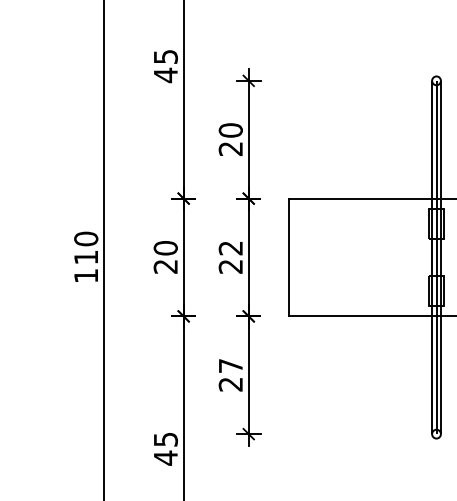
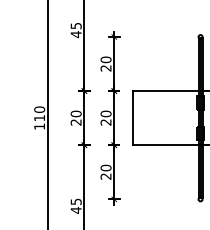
text: (229, 247) -> (105, 113), 22 -> 20
text: (229, 364) -> (105, 167), 27 -> 20

